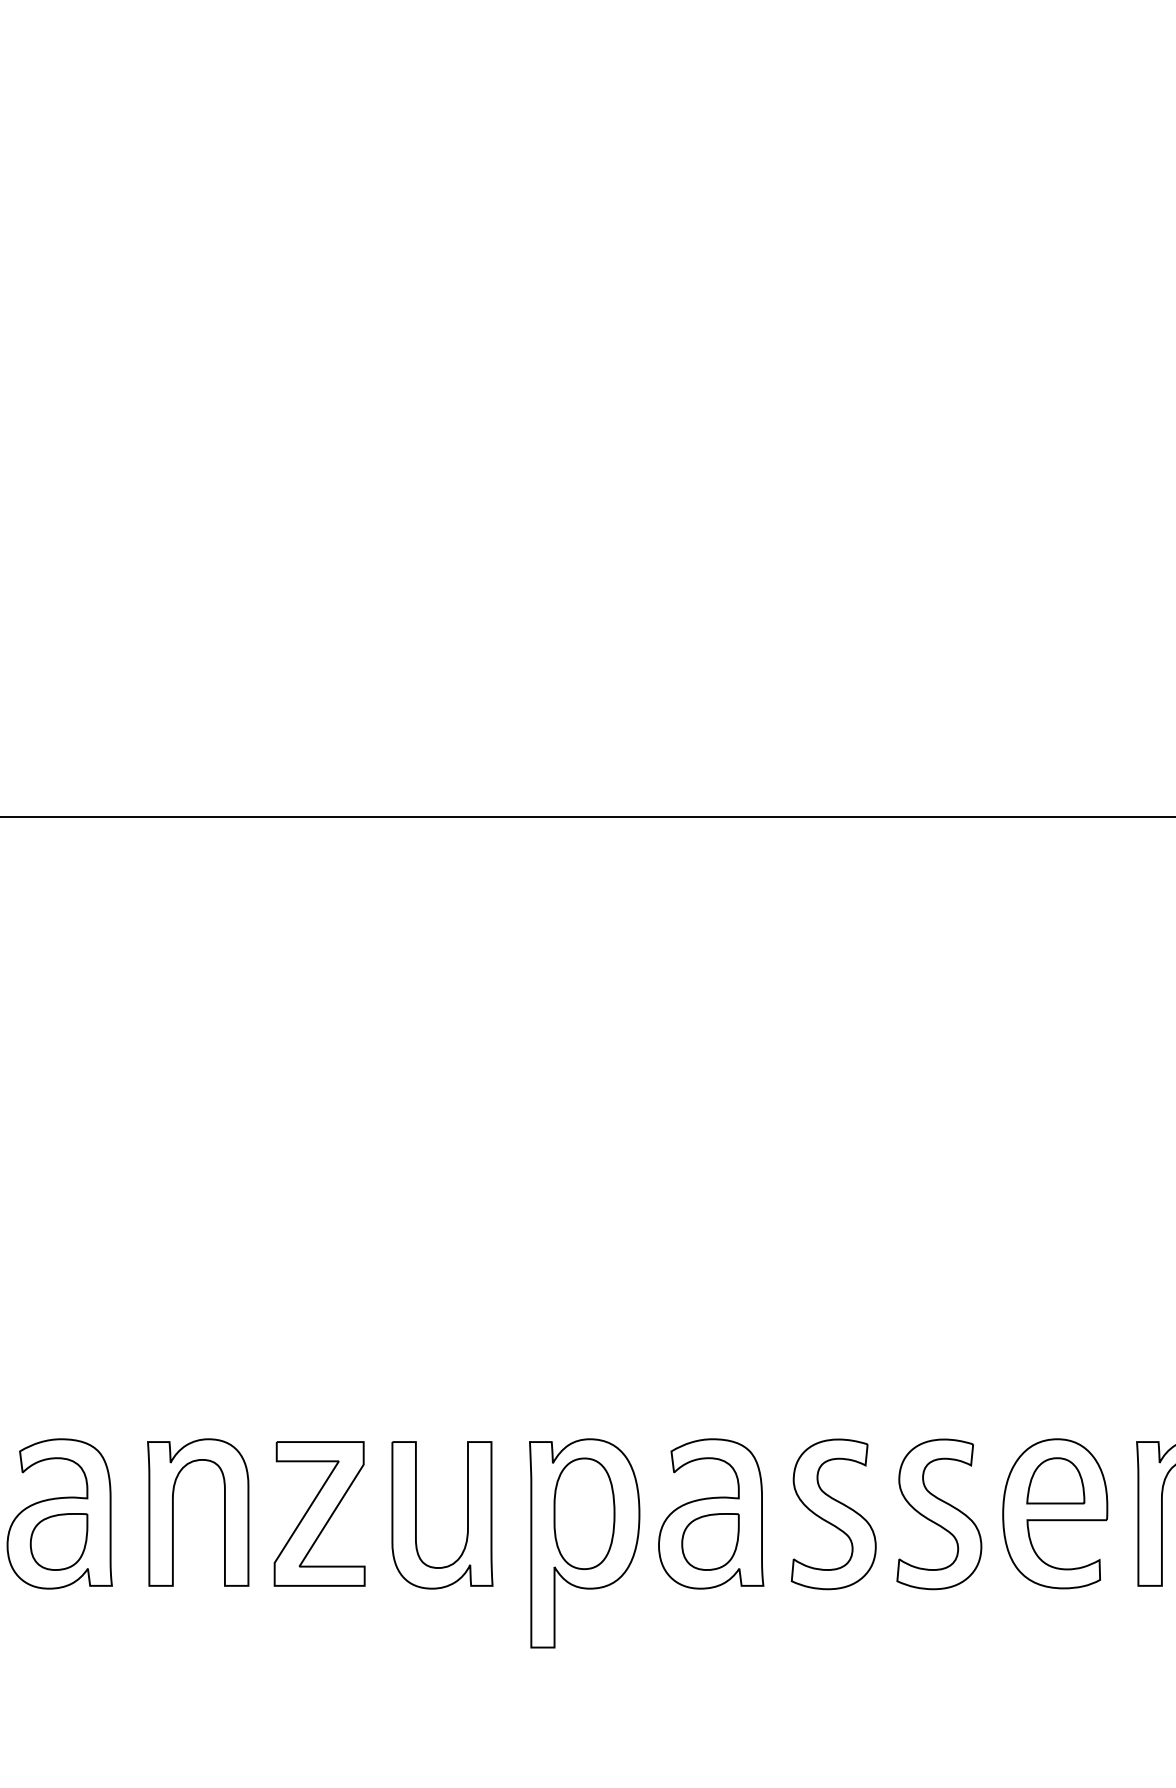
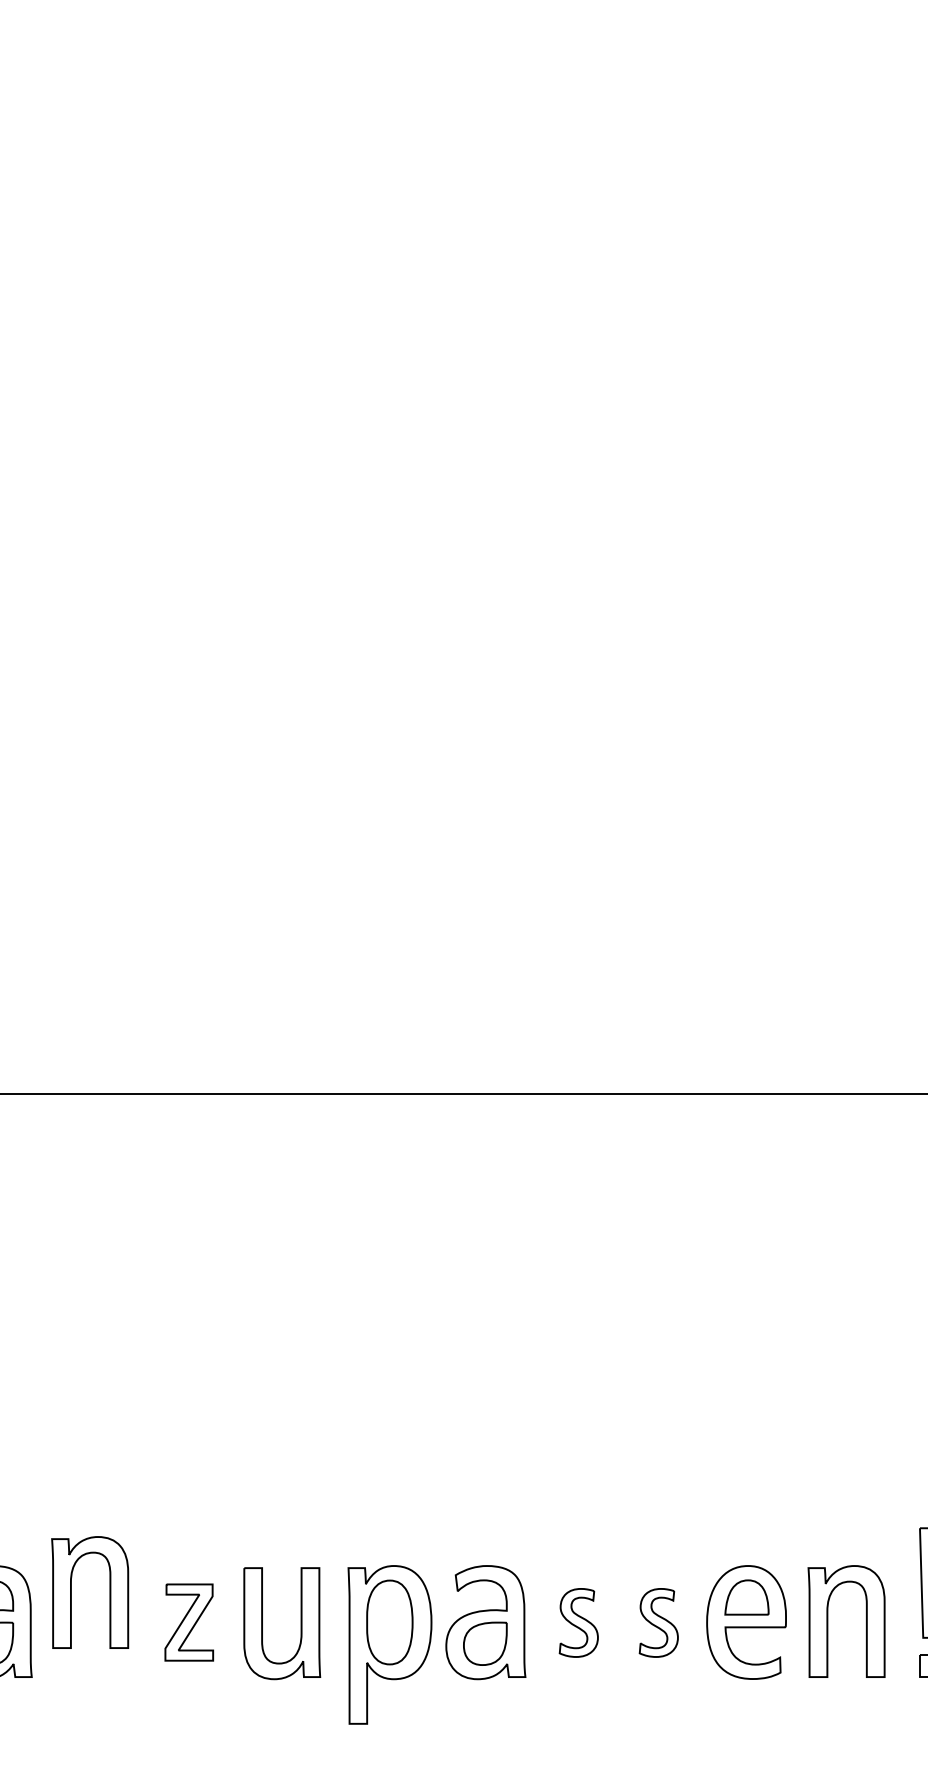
part: (173, 1512) -> (71, 1592), moved
part: (320, 1513) -> (189, 1622), size x0.7
part: (833, 1513) -> (578, 1622), size x0.6
part: (939, 1513) -> (658, 1622), size x0.6

